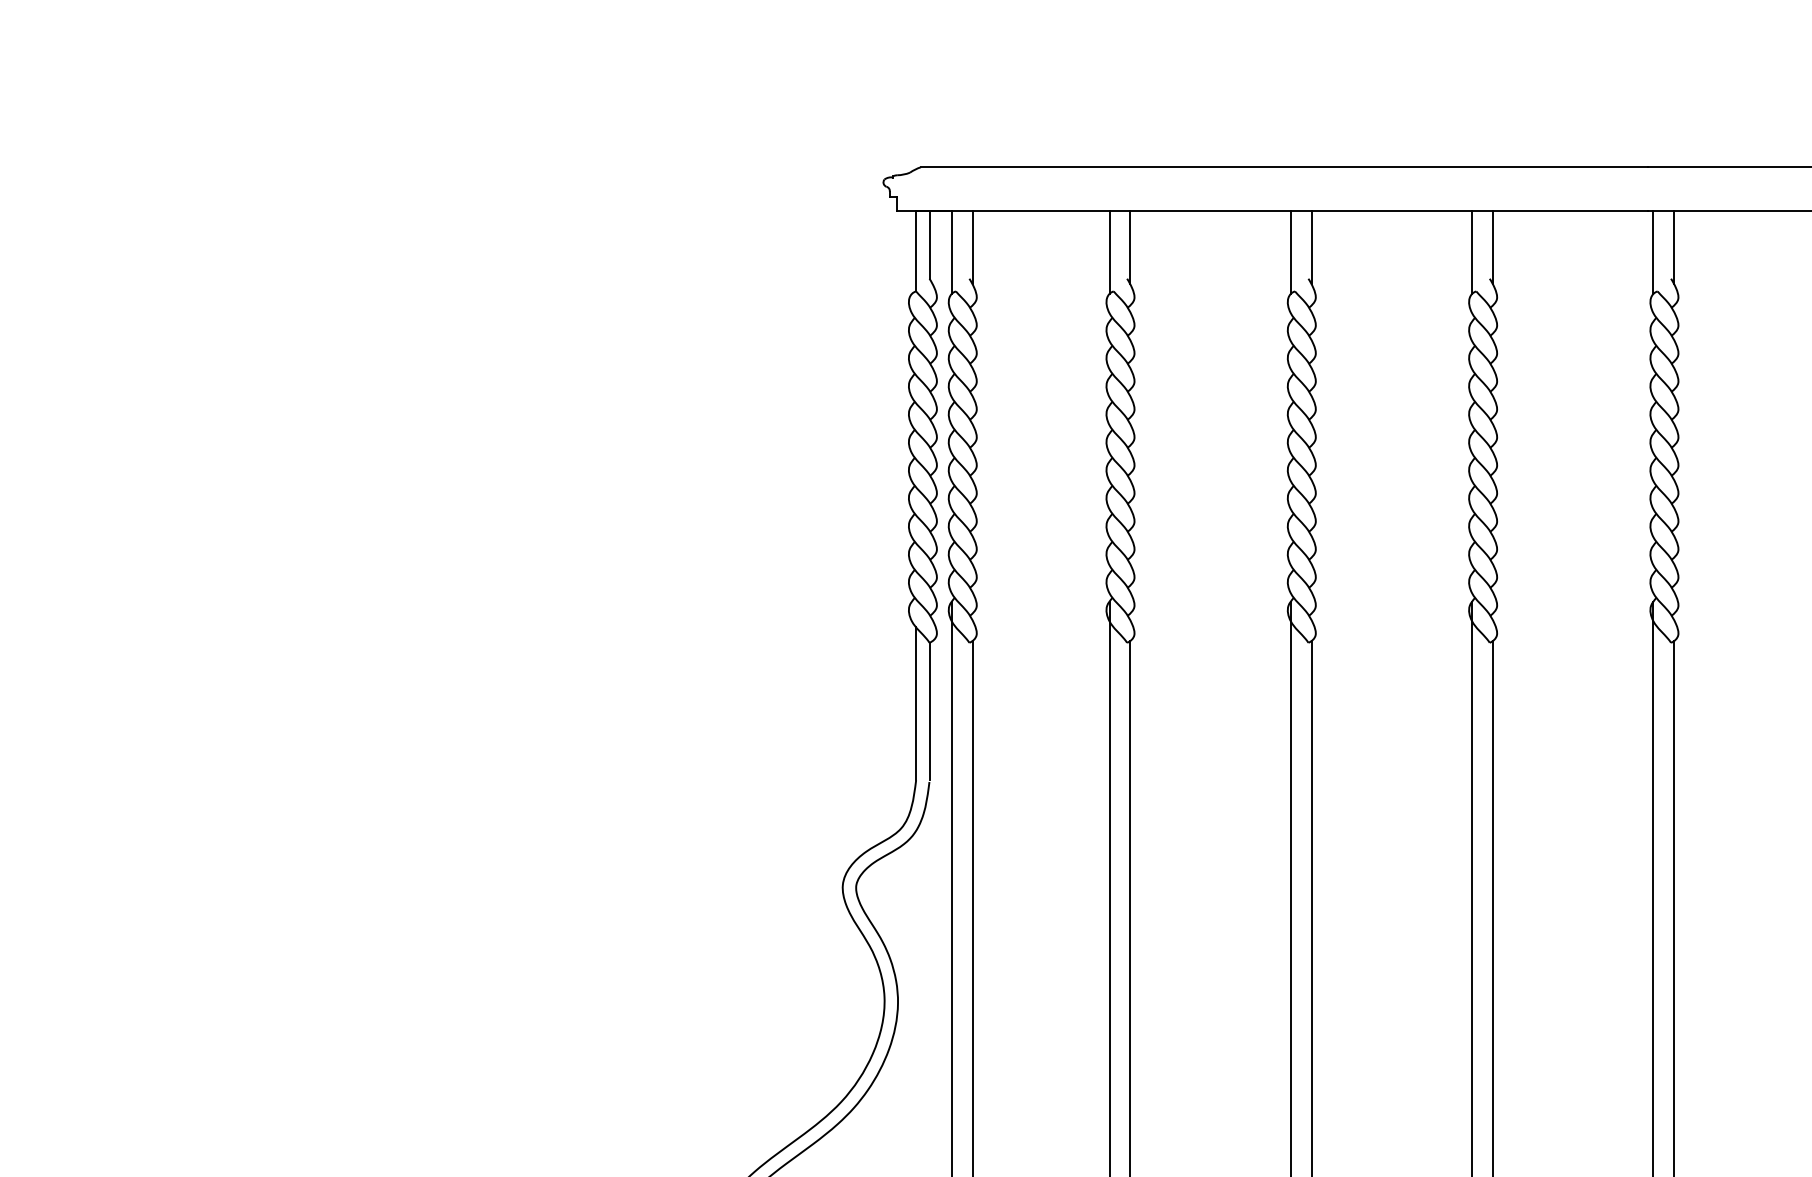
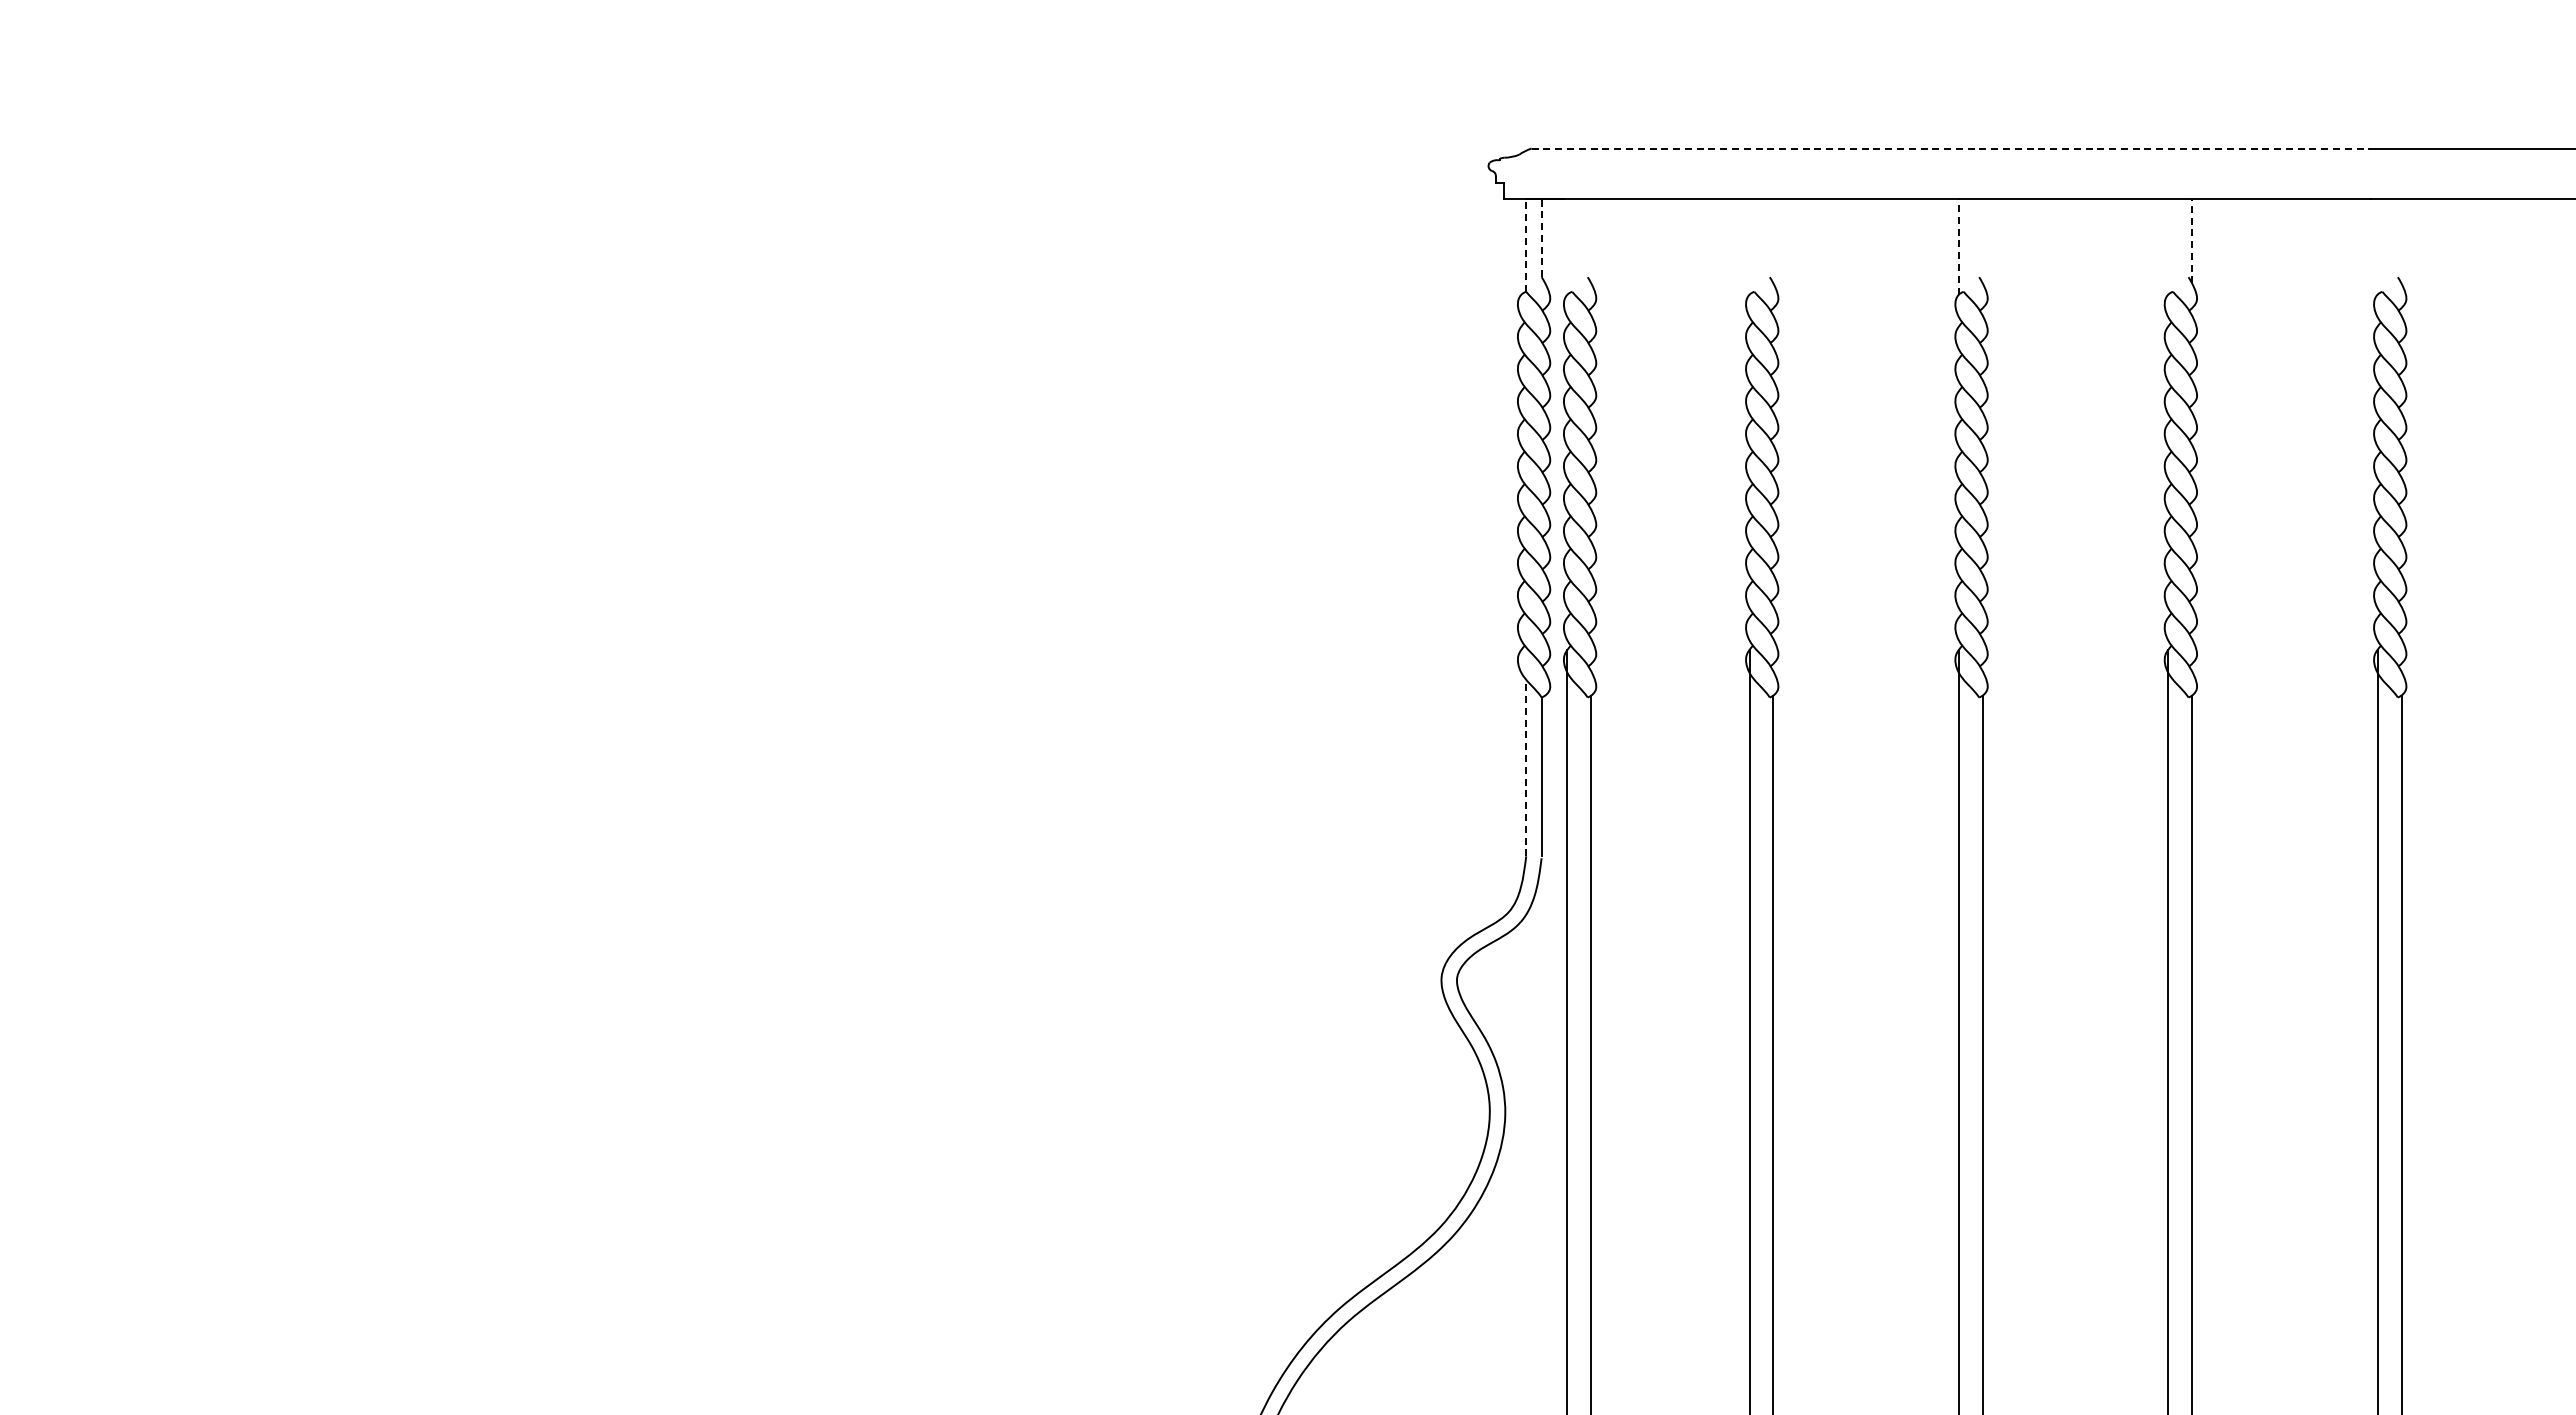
line: (1284, 167) -> (1951, 148), solid -> dashed
line: (929, 244) -> (1541, 237), solid -> dashed
line: (1493, 246) -> (2192, 240), solid -> dashed
line: (972, 247) -> (1591, 241), removed
line: (1130, 247) -> (1773, 241), removed
line: (1311, 247) -> (1982, 241), removed
line: (1674, 247) -> (2401, 241), removed
line: (916, 250) -> (1526, 244), solid -> dashed
line: (951, 252) -> (1567, 246), removed
line: (1109, 252) -> (1749, 246), removed
line: (1290, 252) -> (1958, 246), solid -> dashed
line: (1472, 252) -> (2168, 246), removed
line: (1653, 252) -> (2377, 246), removed
line: (916, 703) -> (1526, 767), solid -> dashed

